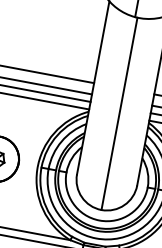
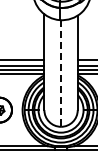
line: (119, 115) -> (61, 74), solid -> dashed

